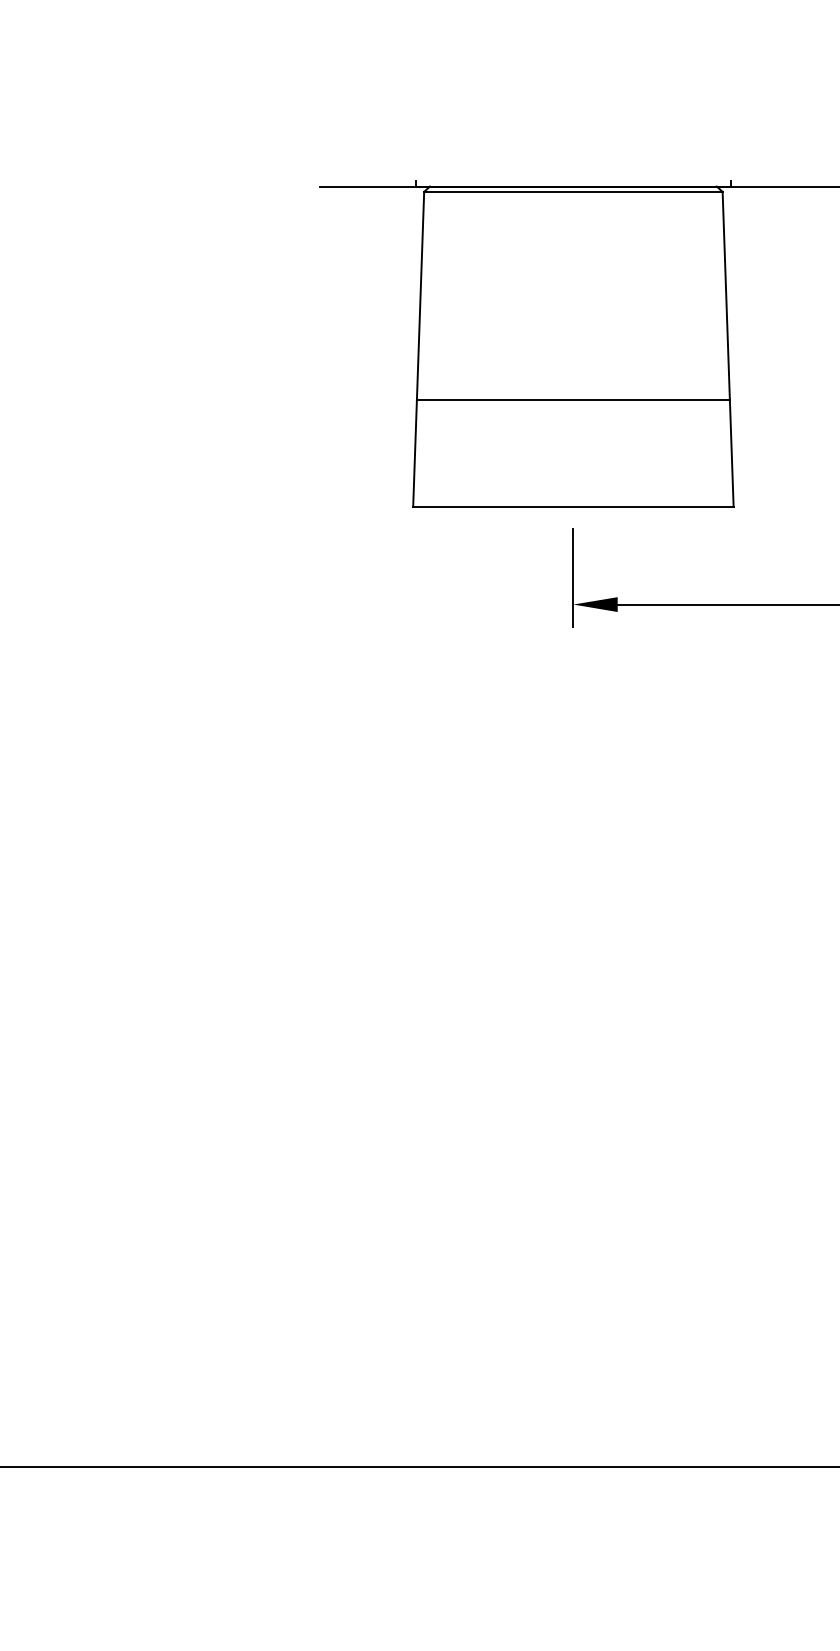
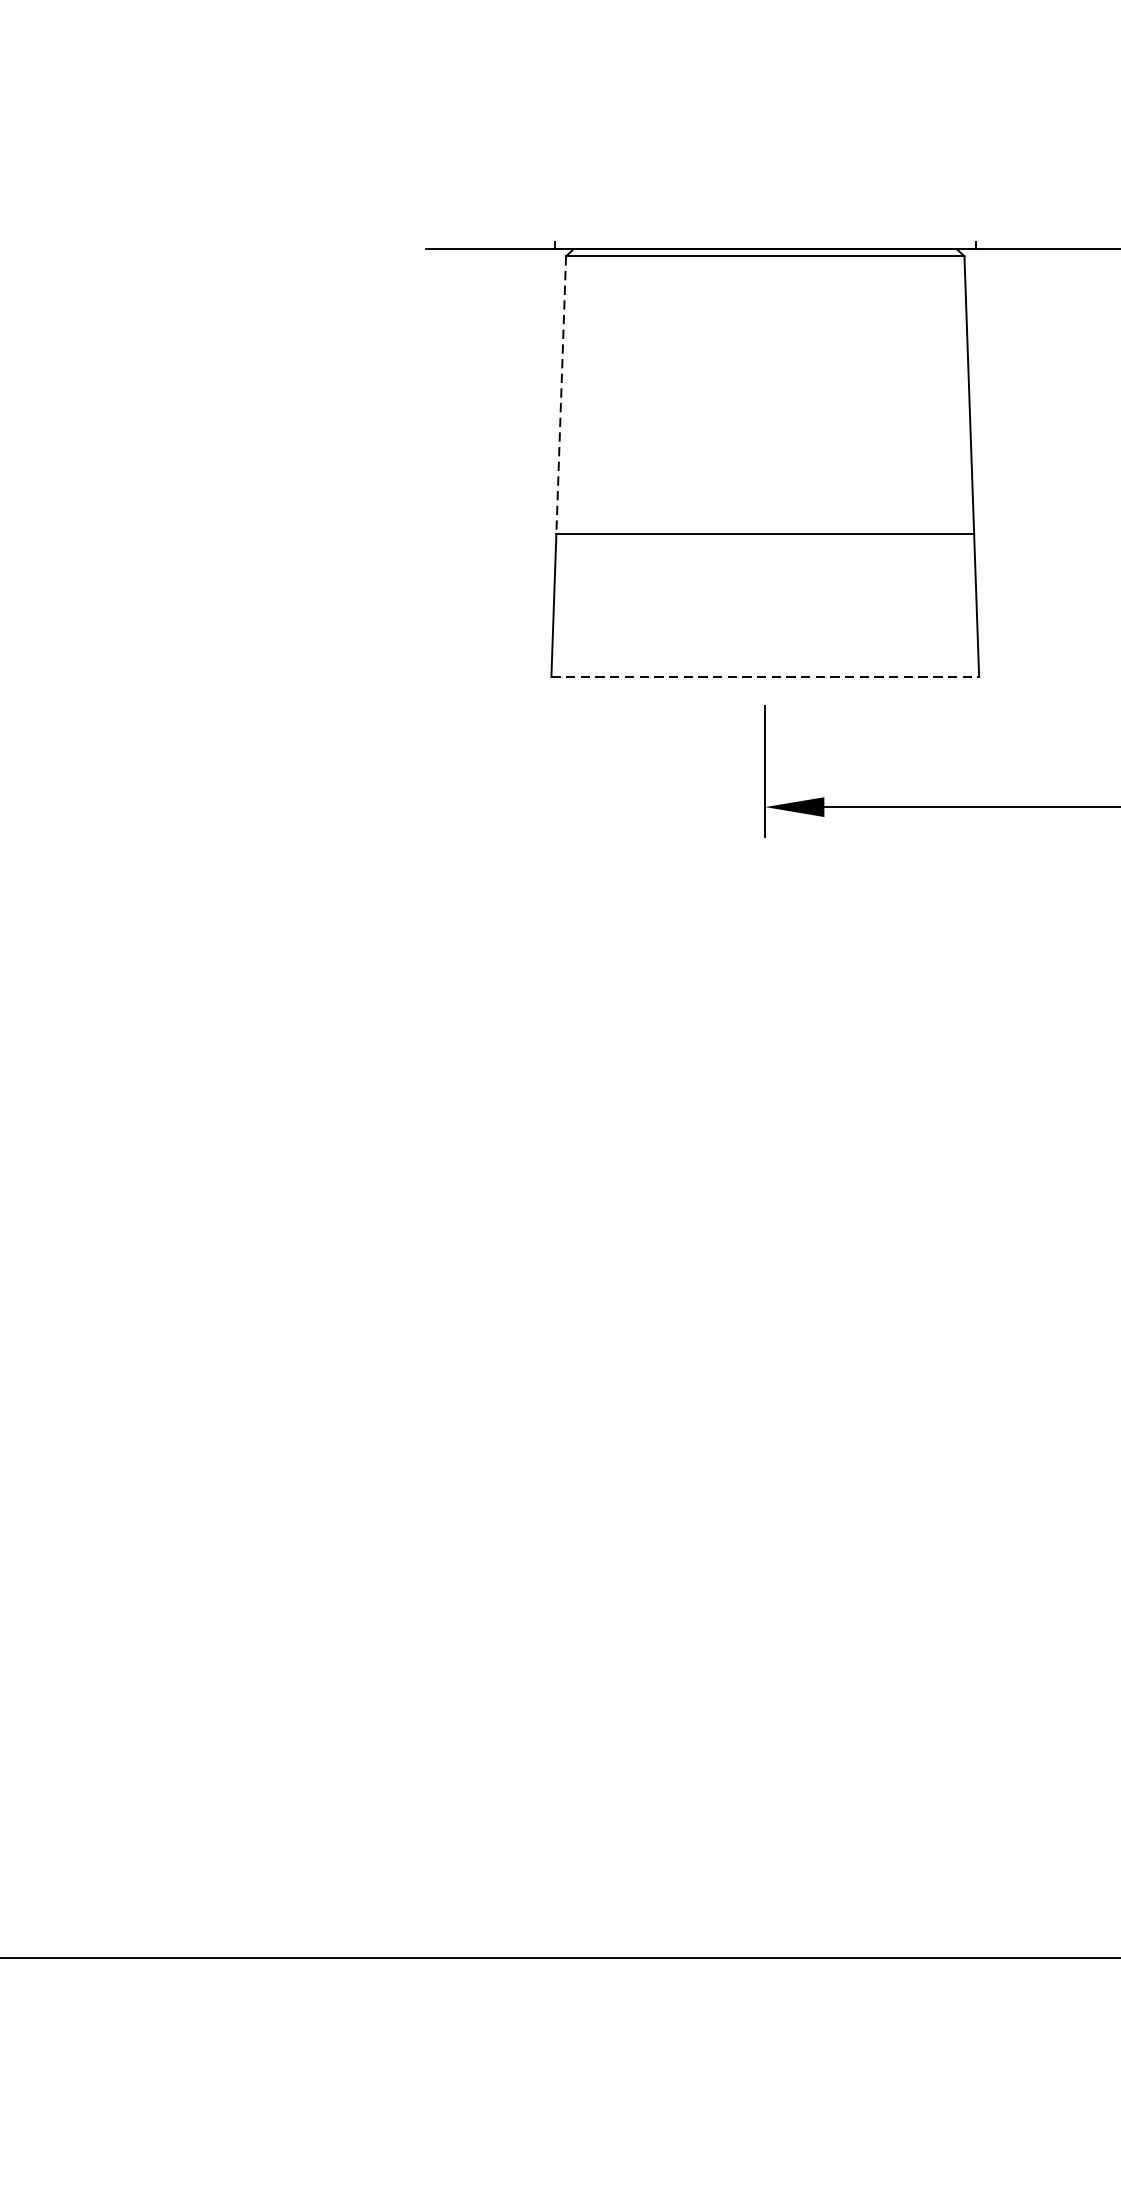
line: (420, 296) -> (561, 395), solid -> dashed
line: (573, 507) -> (765, 677), solid -> dashed

